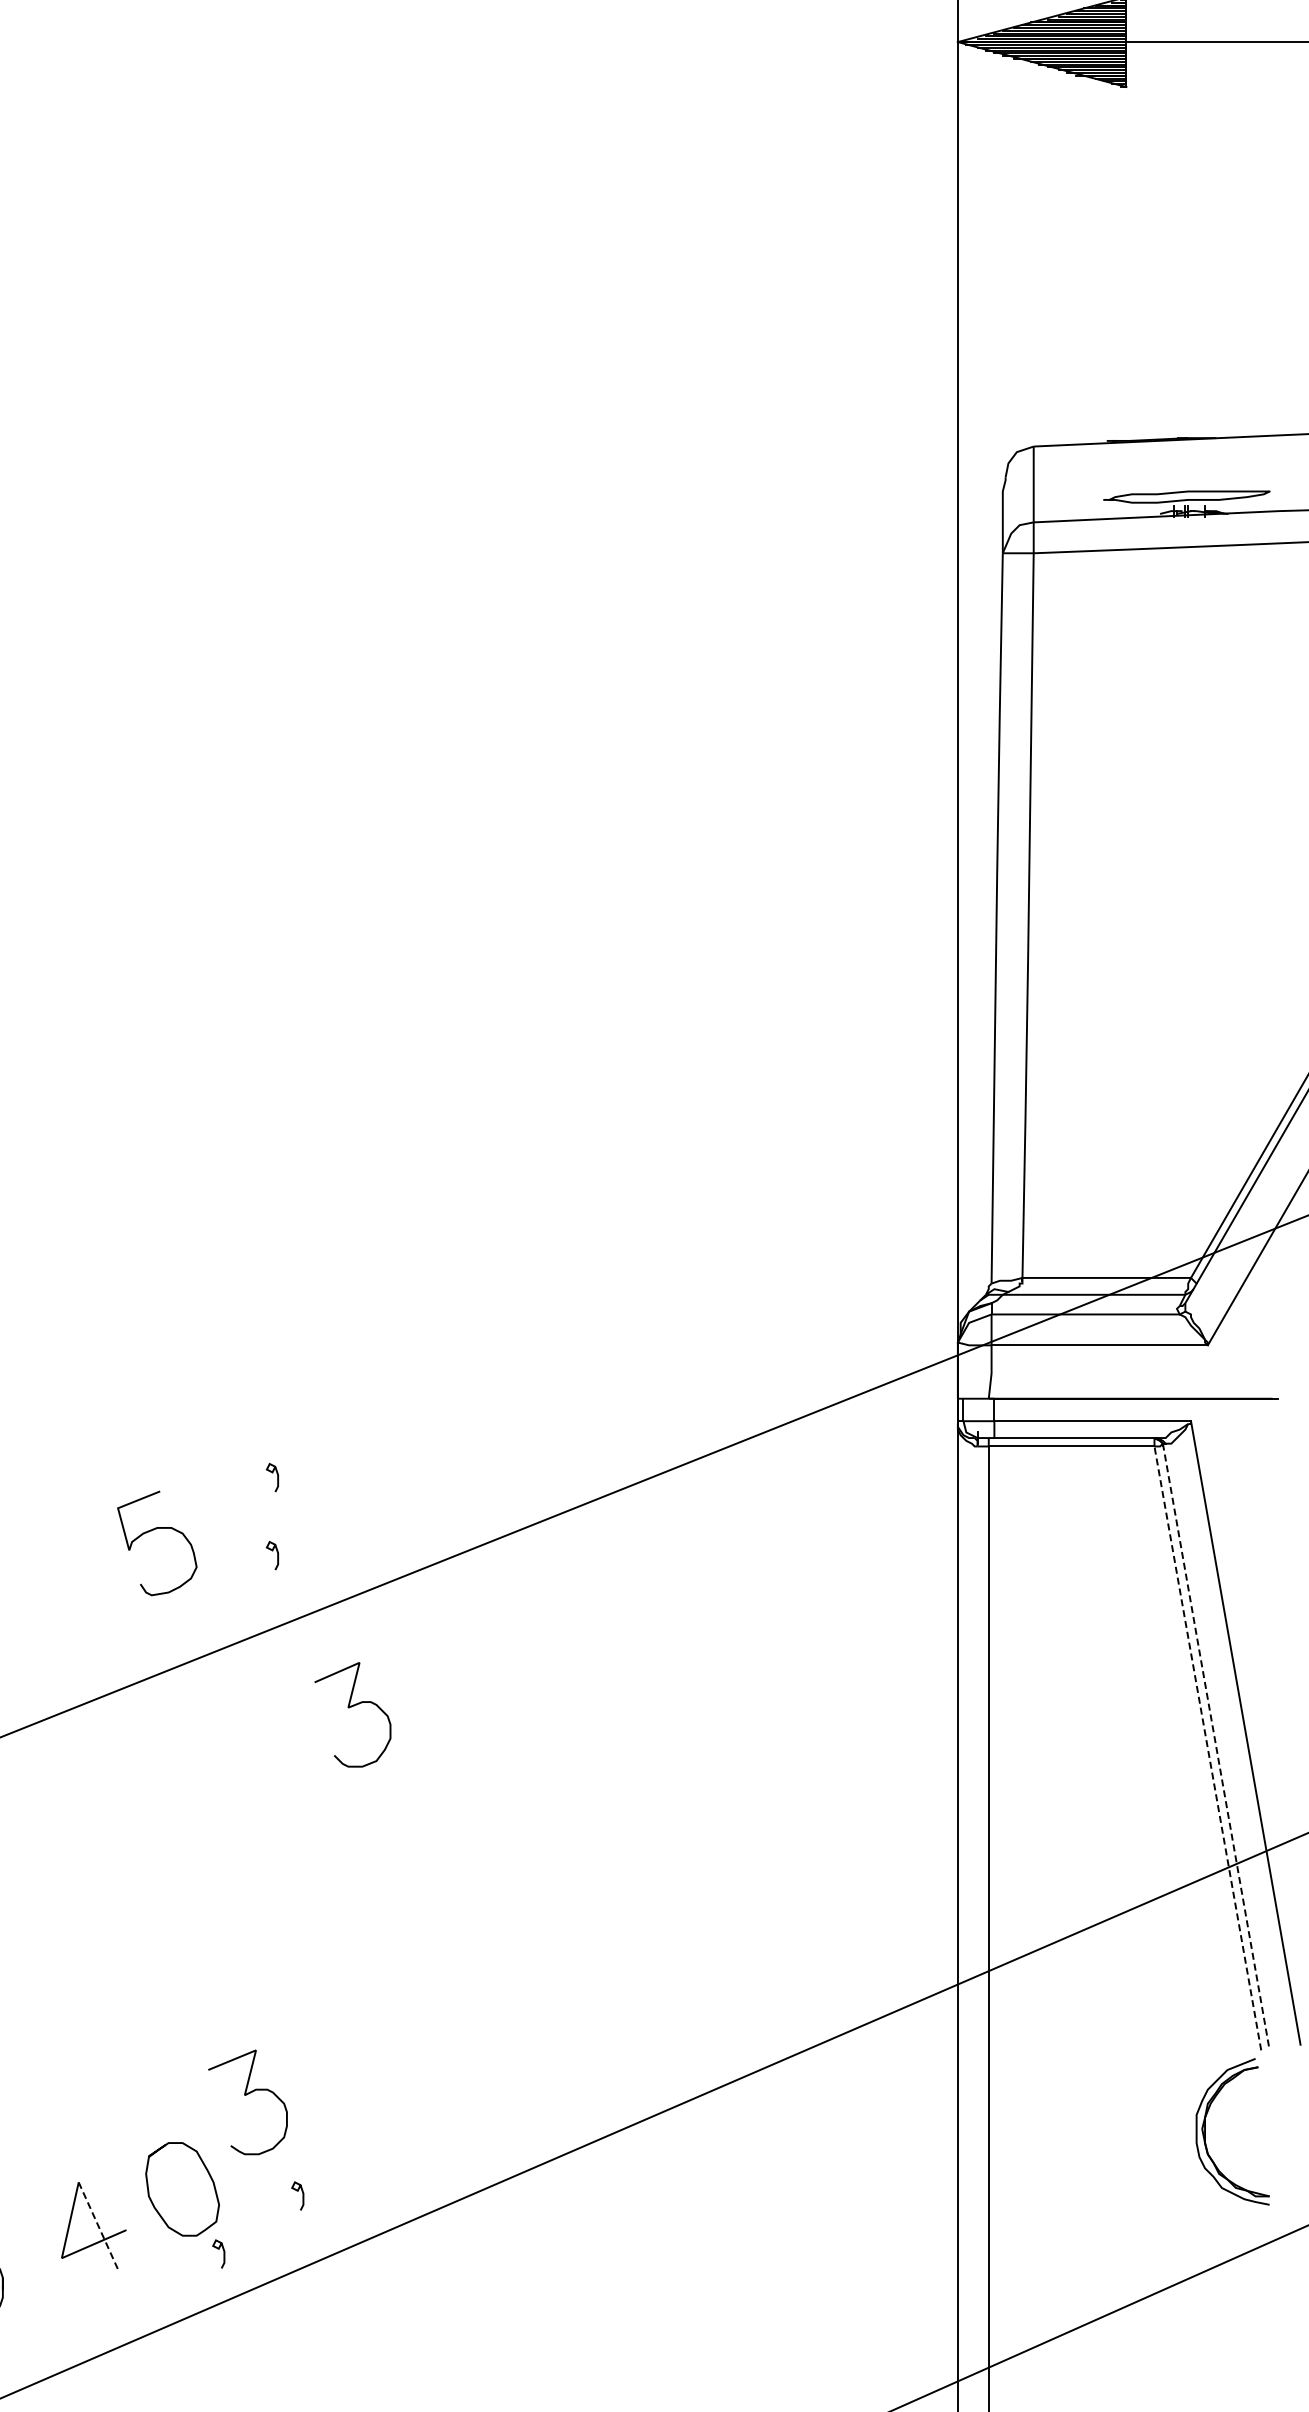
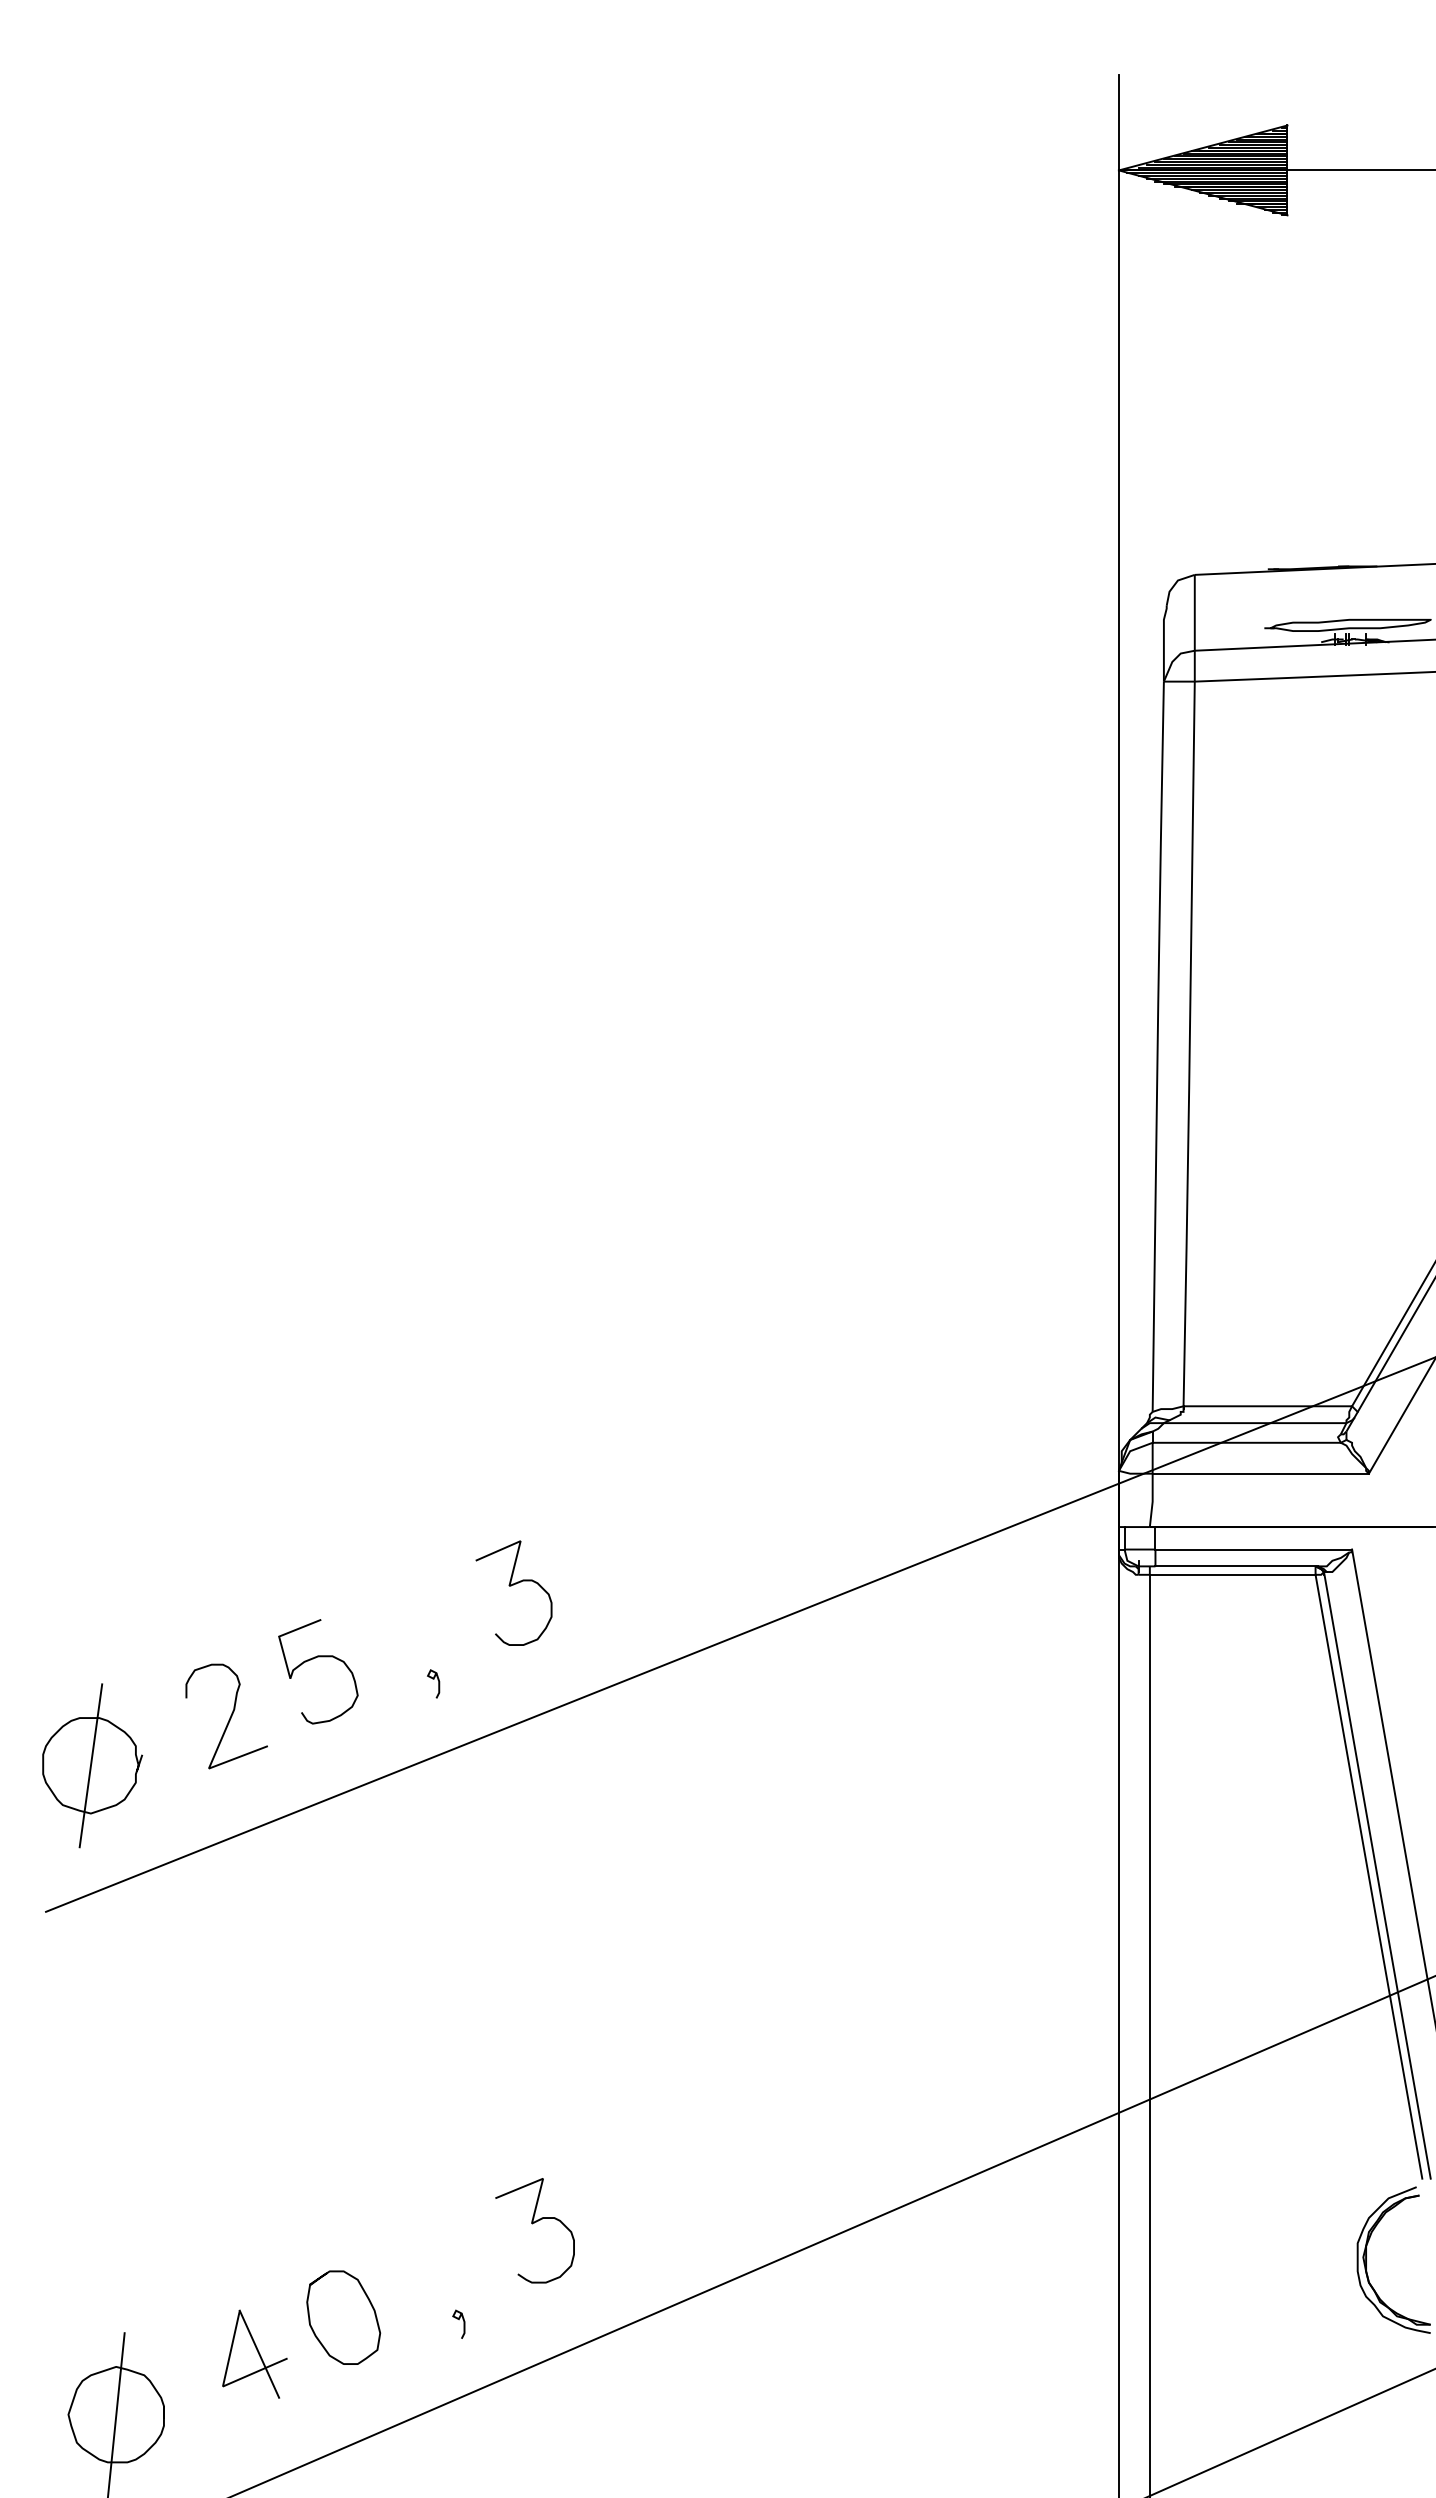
curve: (272, 1473) -> (433, 1601), removed
curve: (68, 1589) -> (229, 1717), added
curve: (350, 1708) -> (511, 1586), moved
line: (1216, 1747) -> (1377, 1875), dashed -> solid
line: (1207, 1748) -> (1368, 1876), dashed -> solid
curve: (245, 2096) -> (532, 2224), moved
line: (98, 2226) -> (259, 2354), dashed -> solid
curve: (219, 2250) -> (380, 2378), removed

